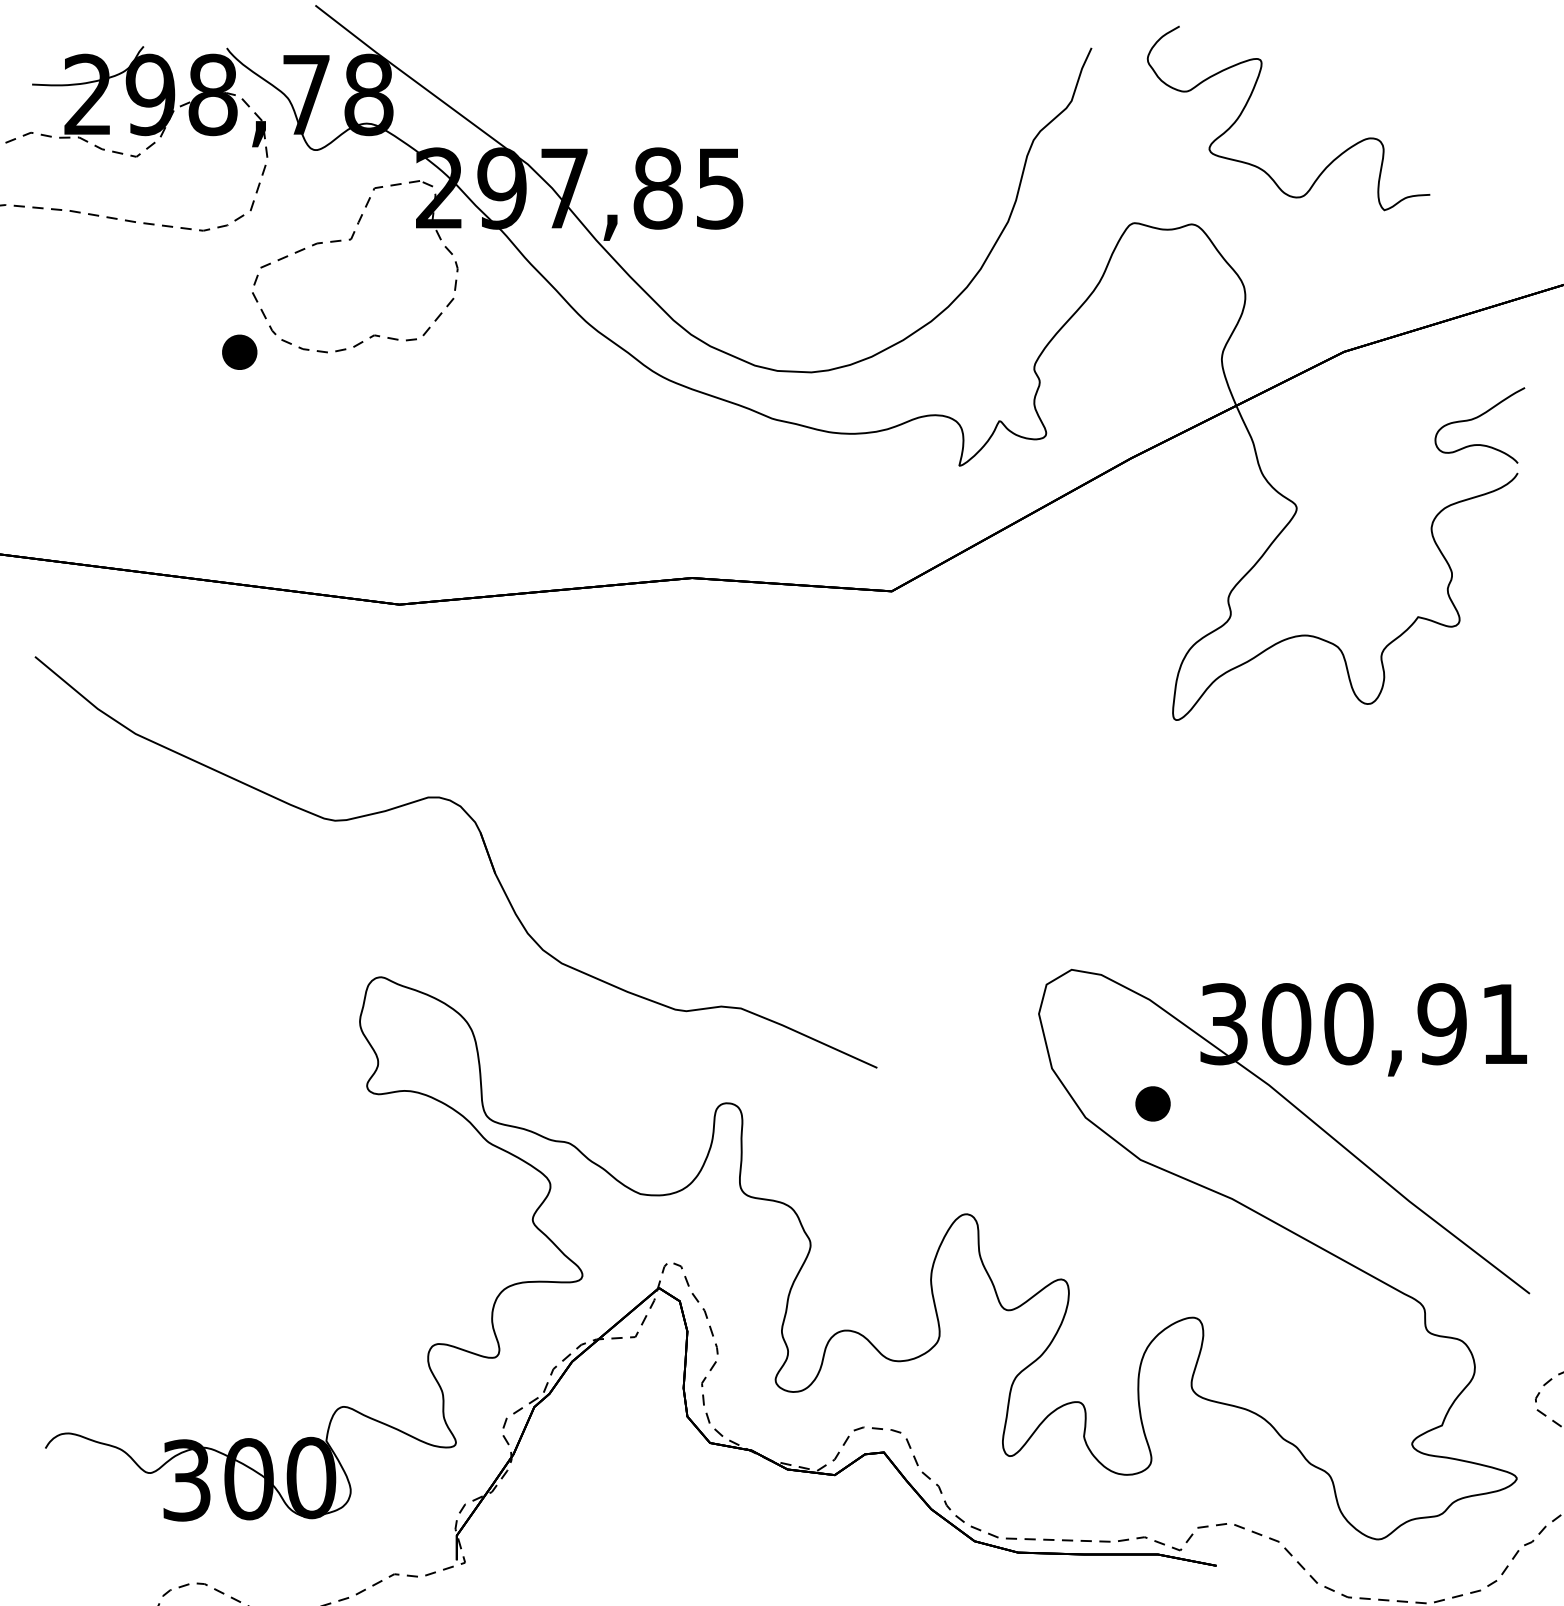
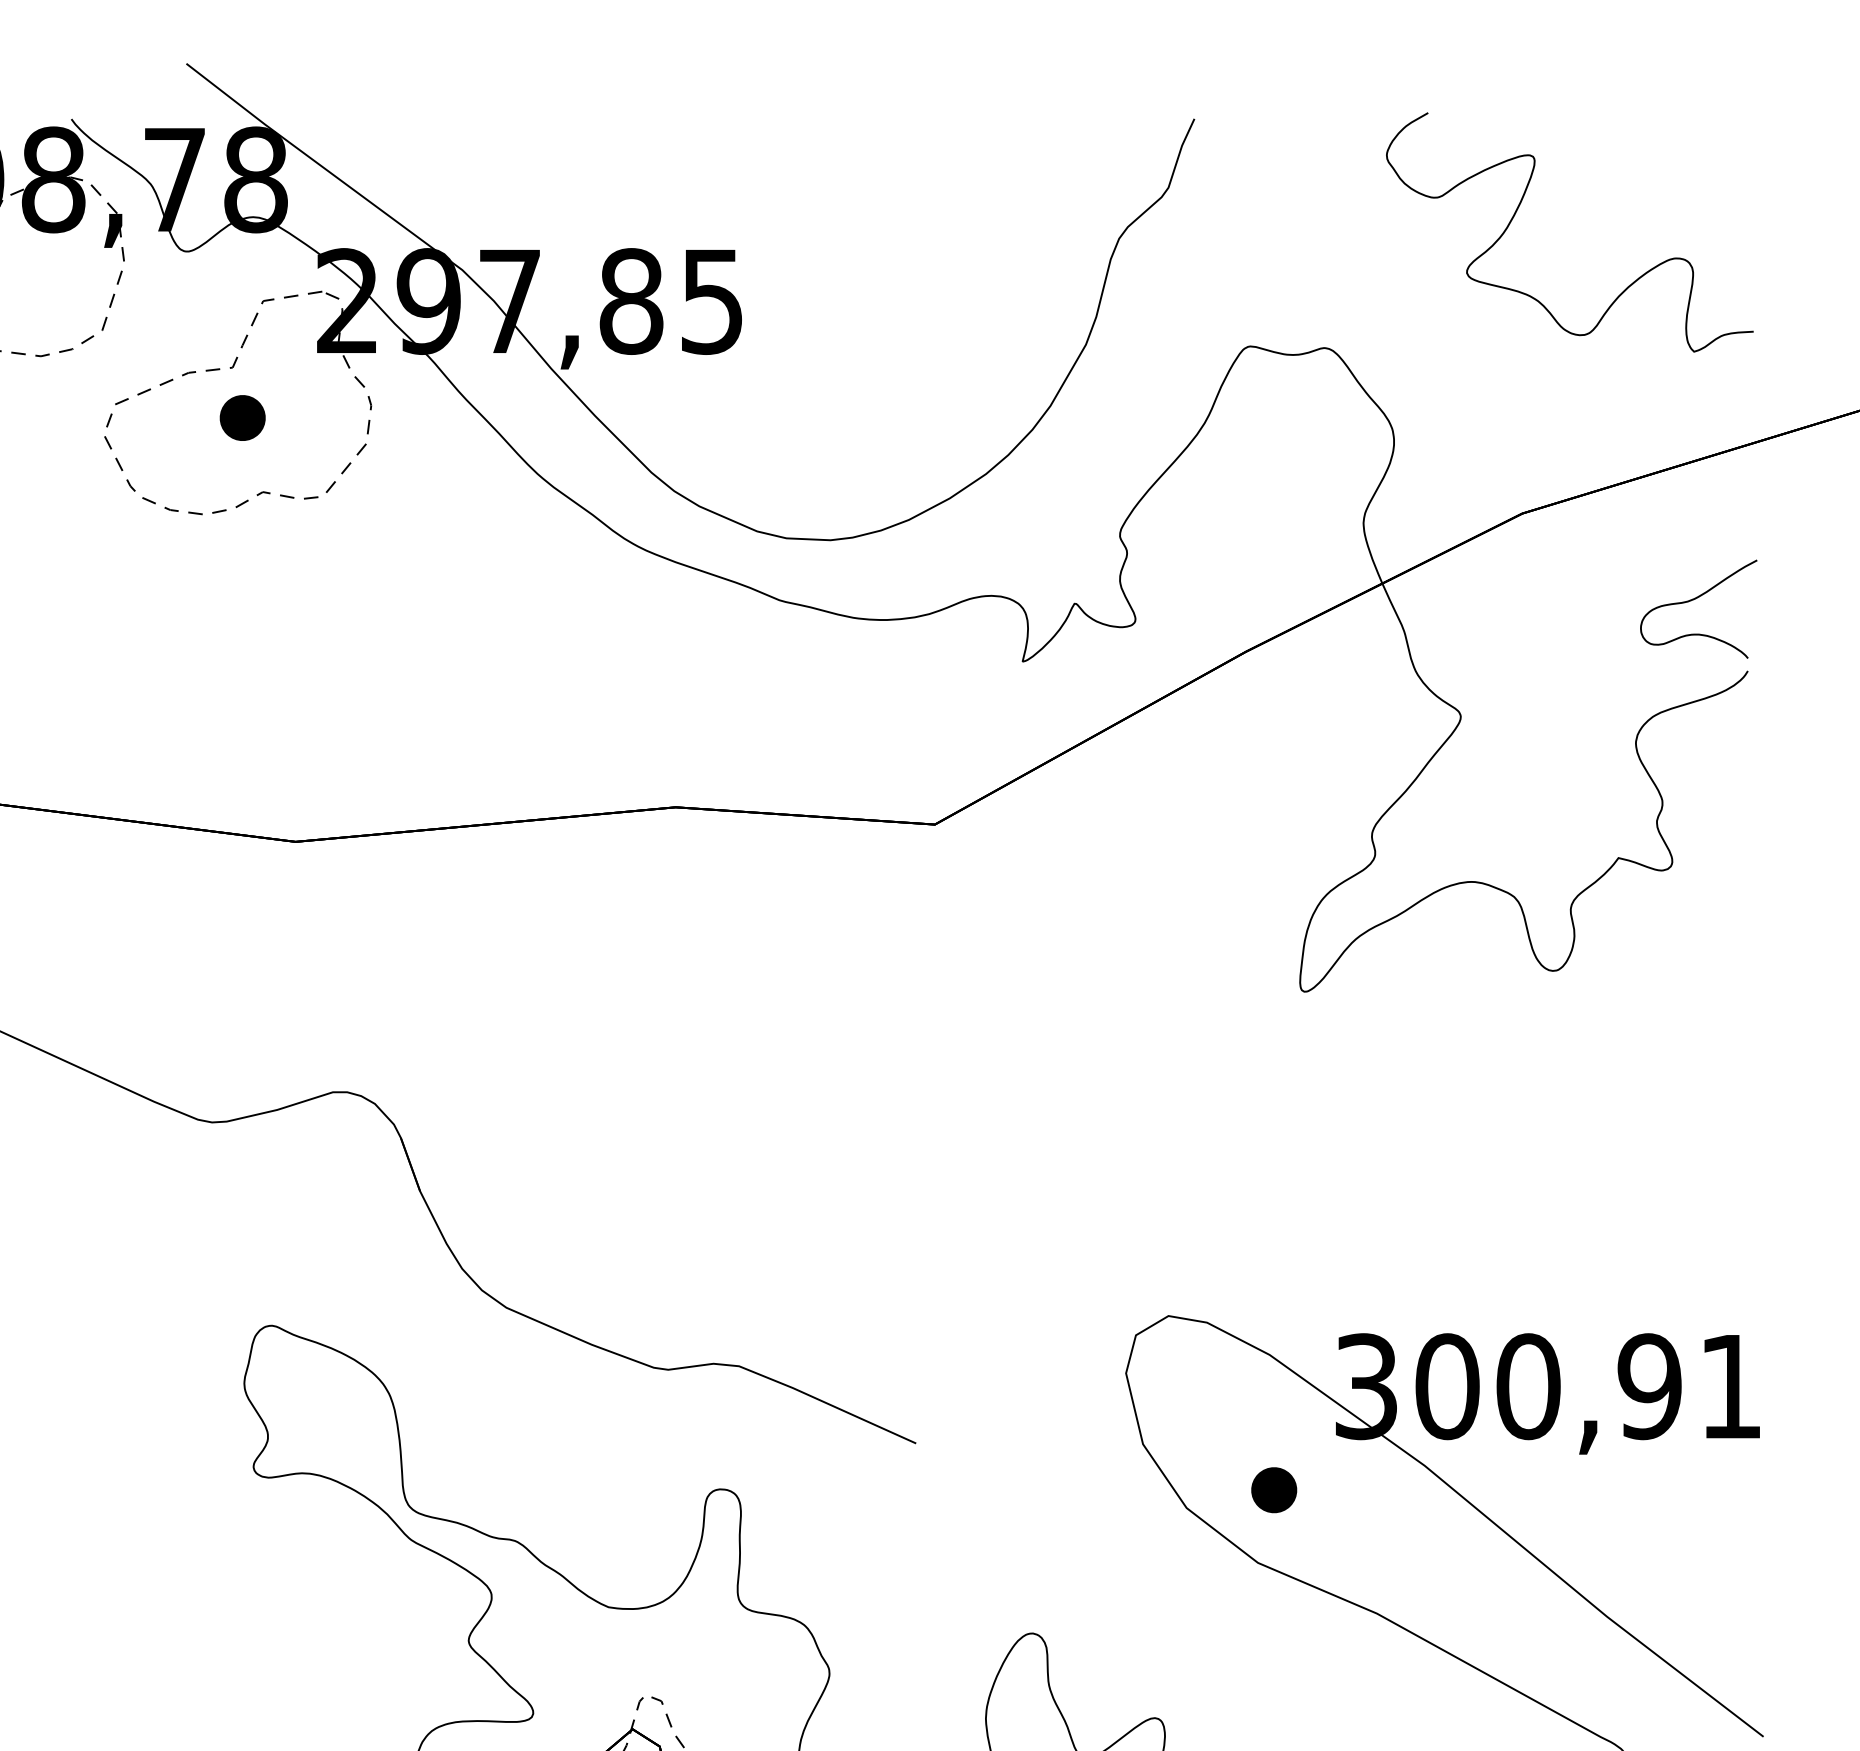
curve: (1250, 98) -> (1520, 206), moved
part: (239, 351) -> (242, 417), moved

